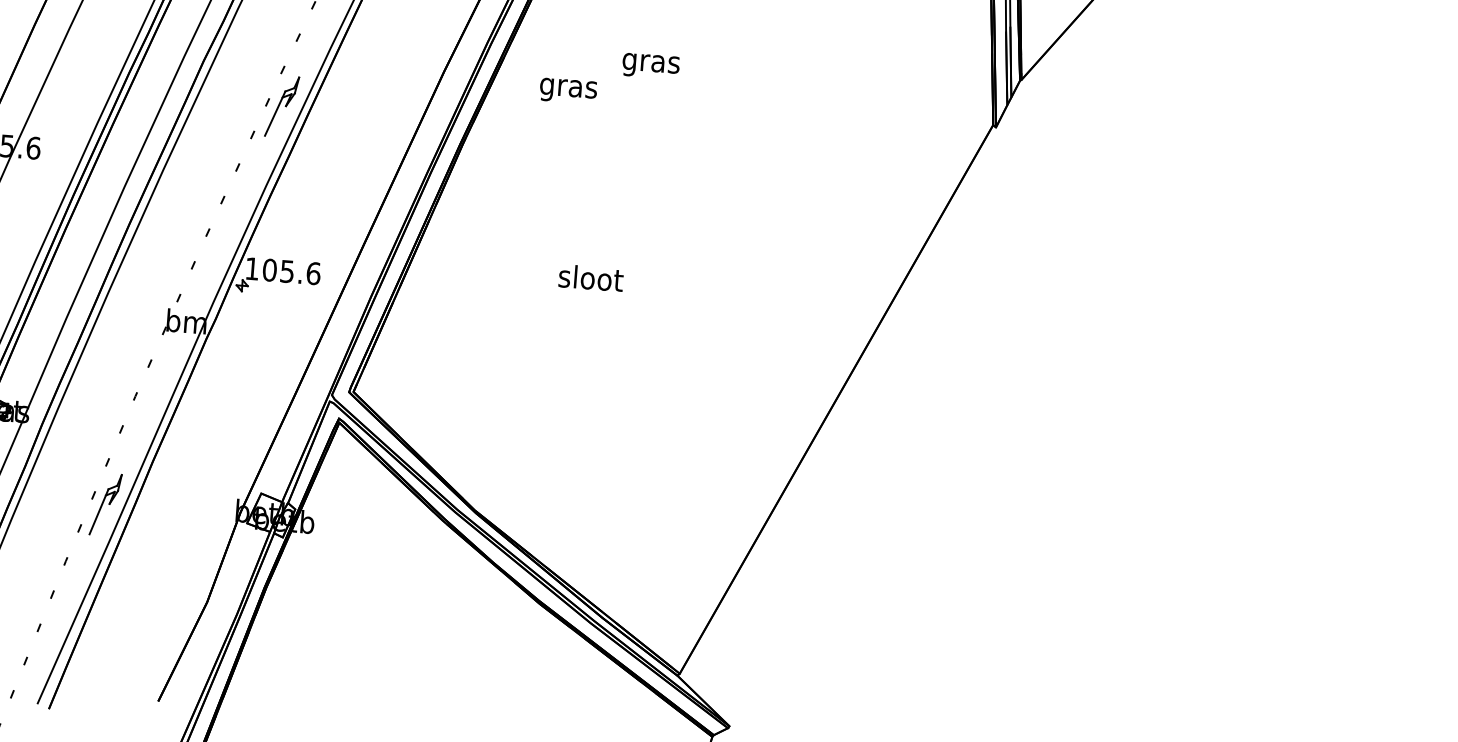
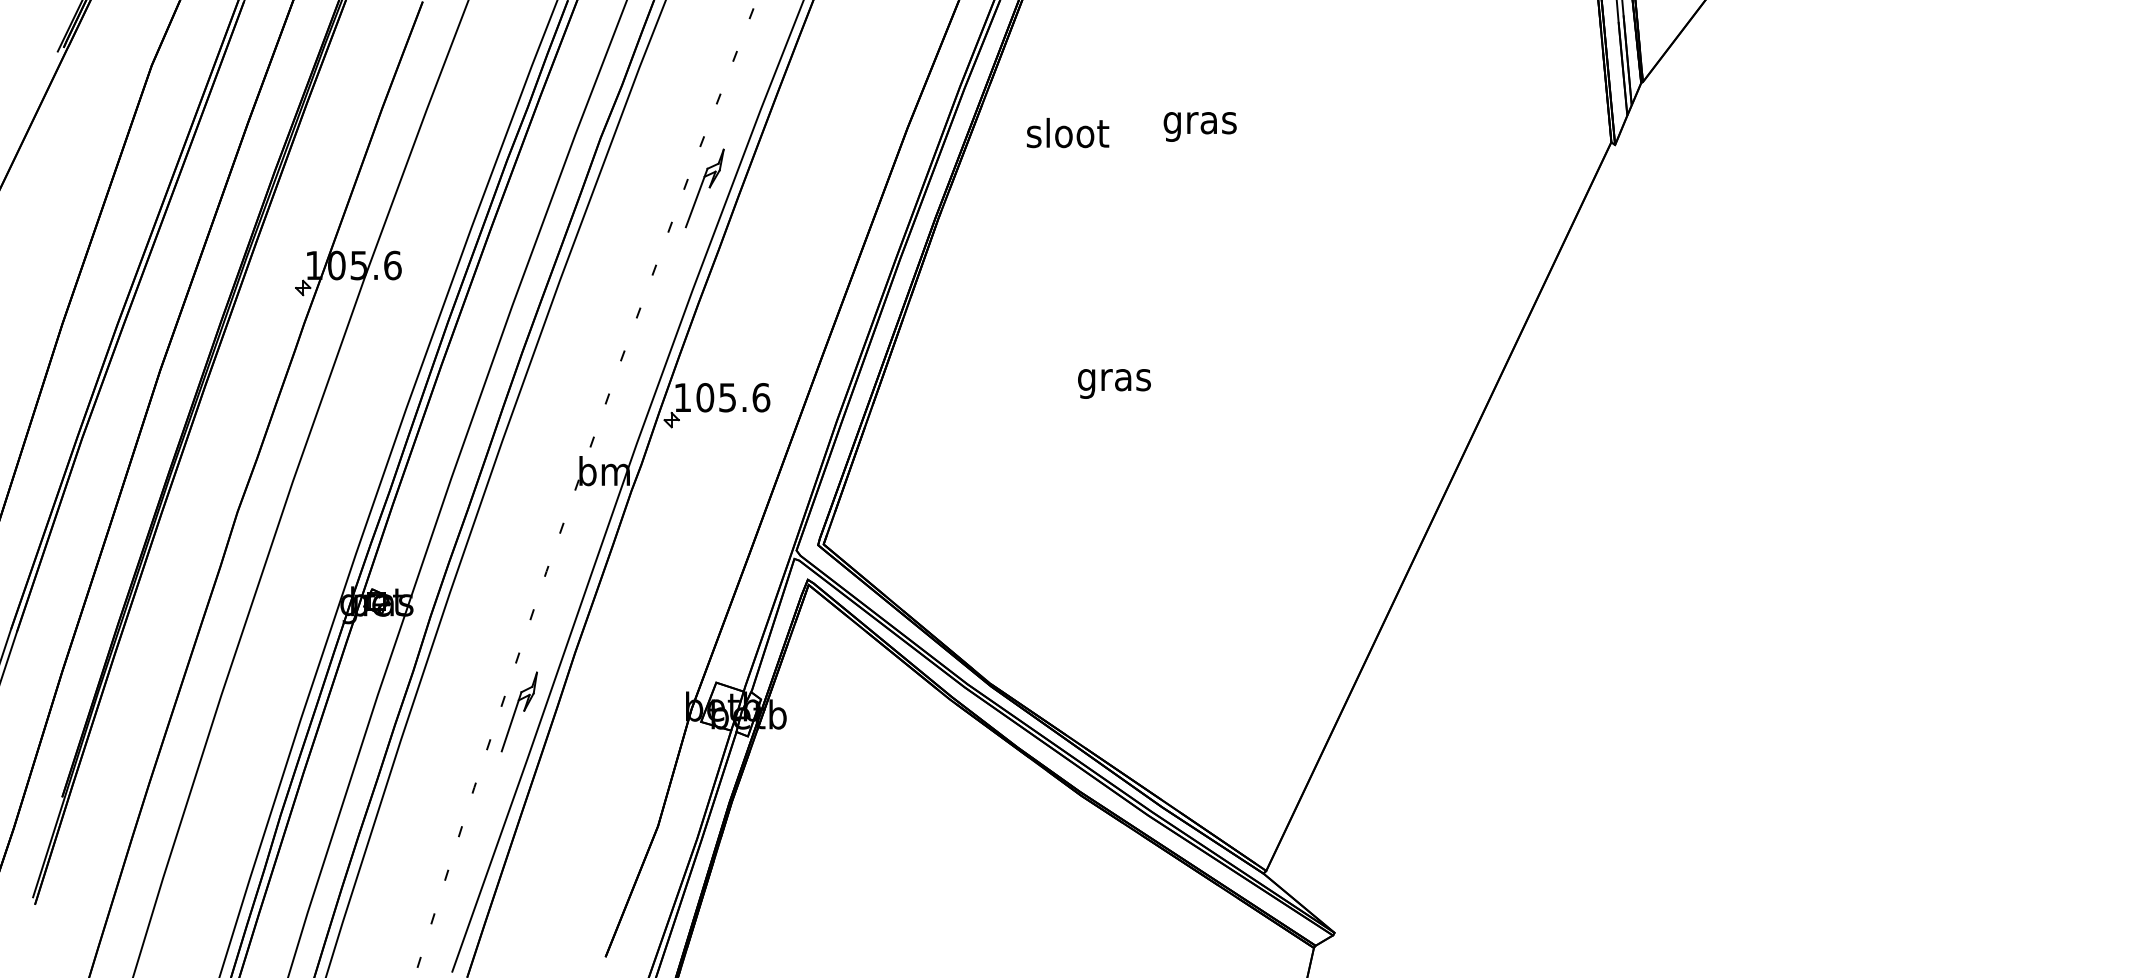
text: (650, 65) -> (1199, 126), moved
text: (568, 87) -> (1067, 136), gras -> sloot
text: (590, 280) -> (1114, 379), sloot -> gras

